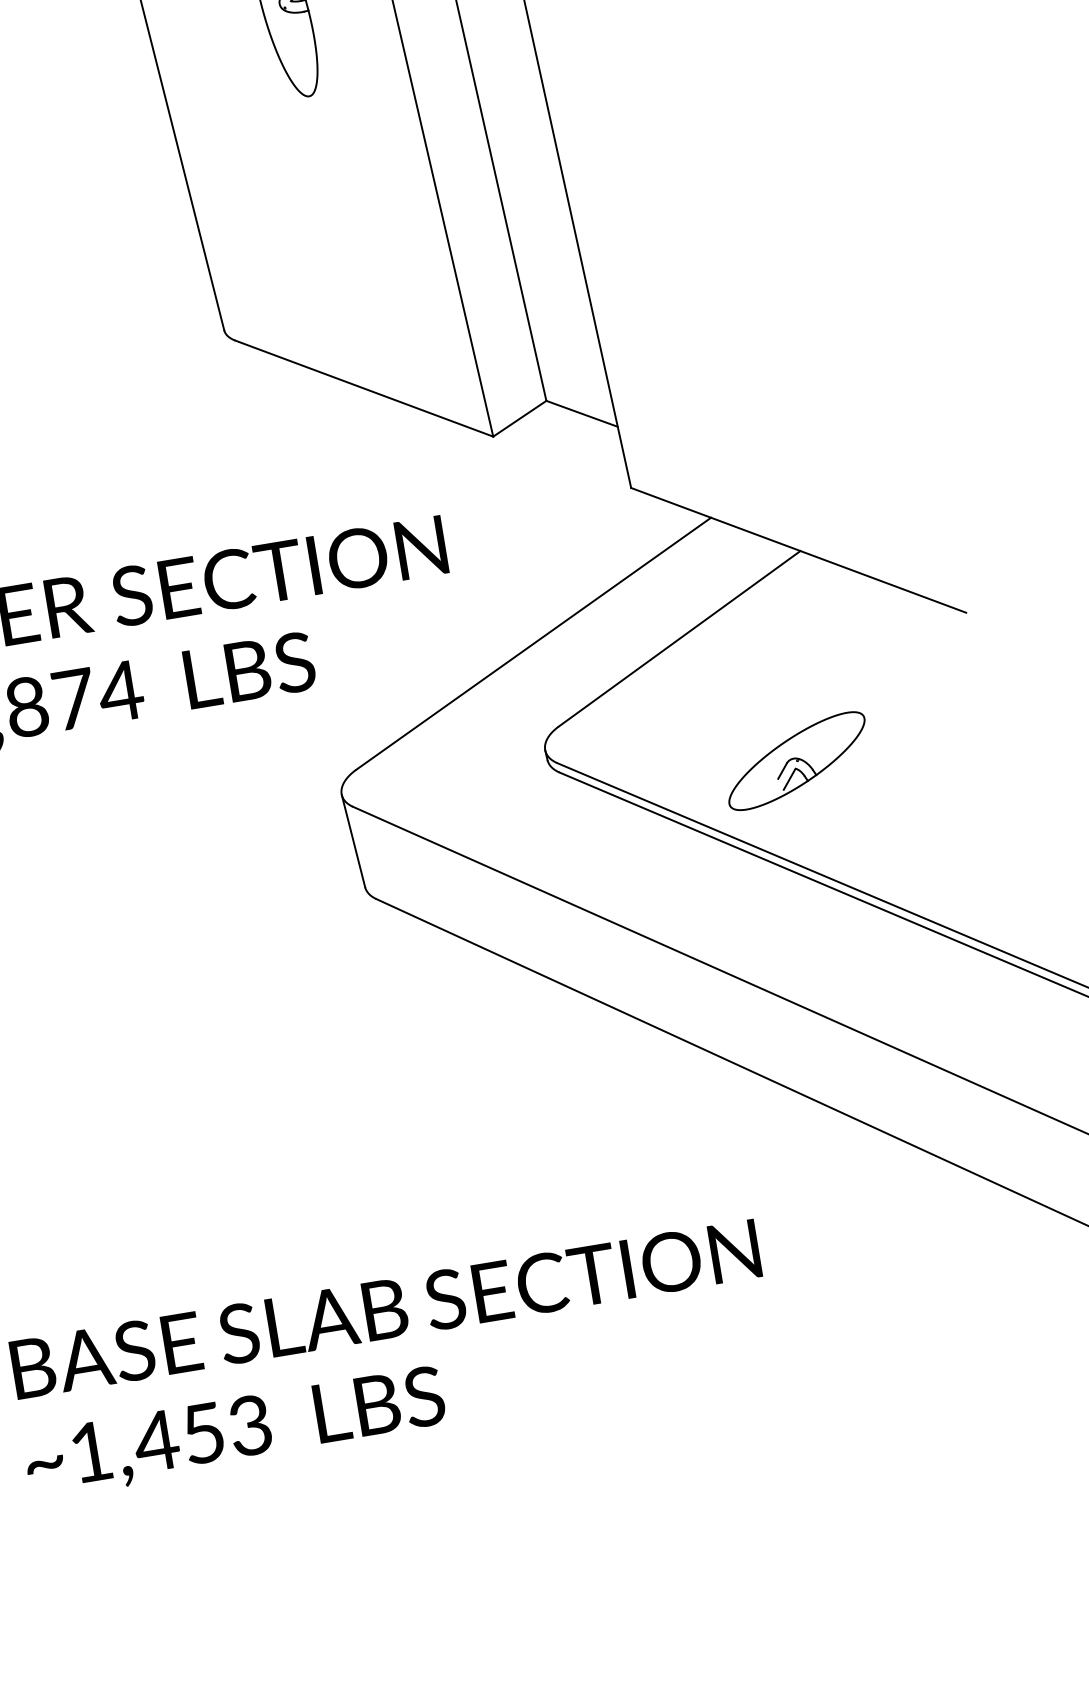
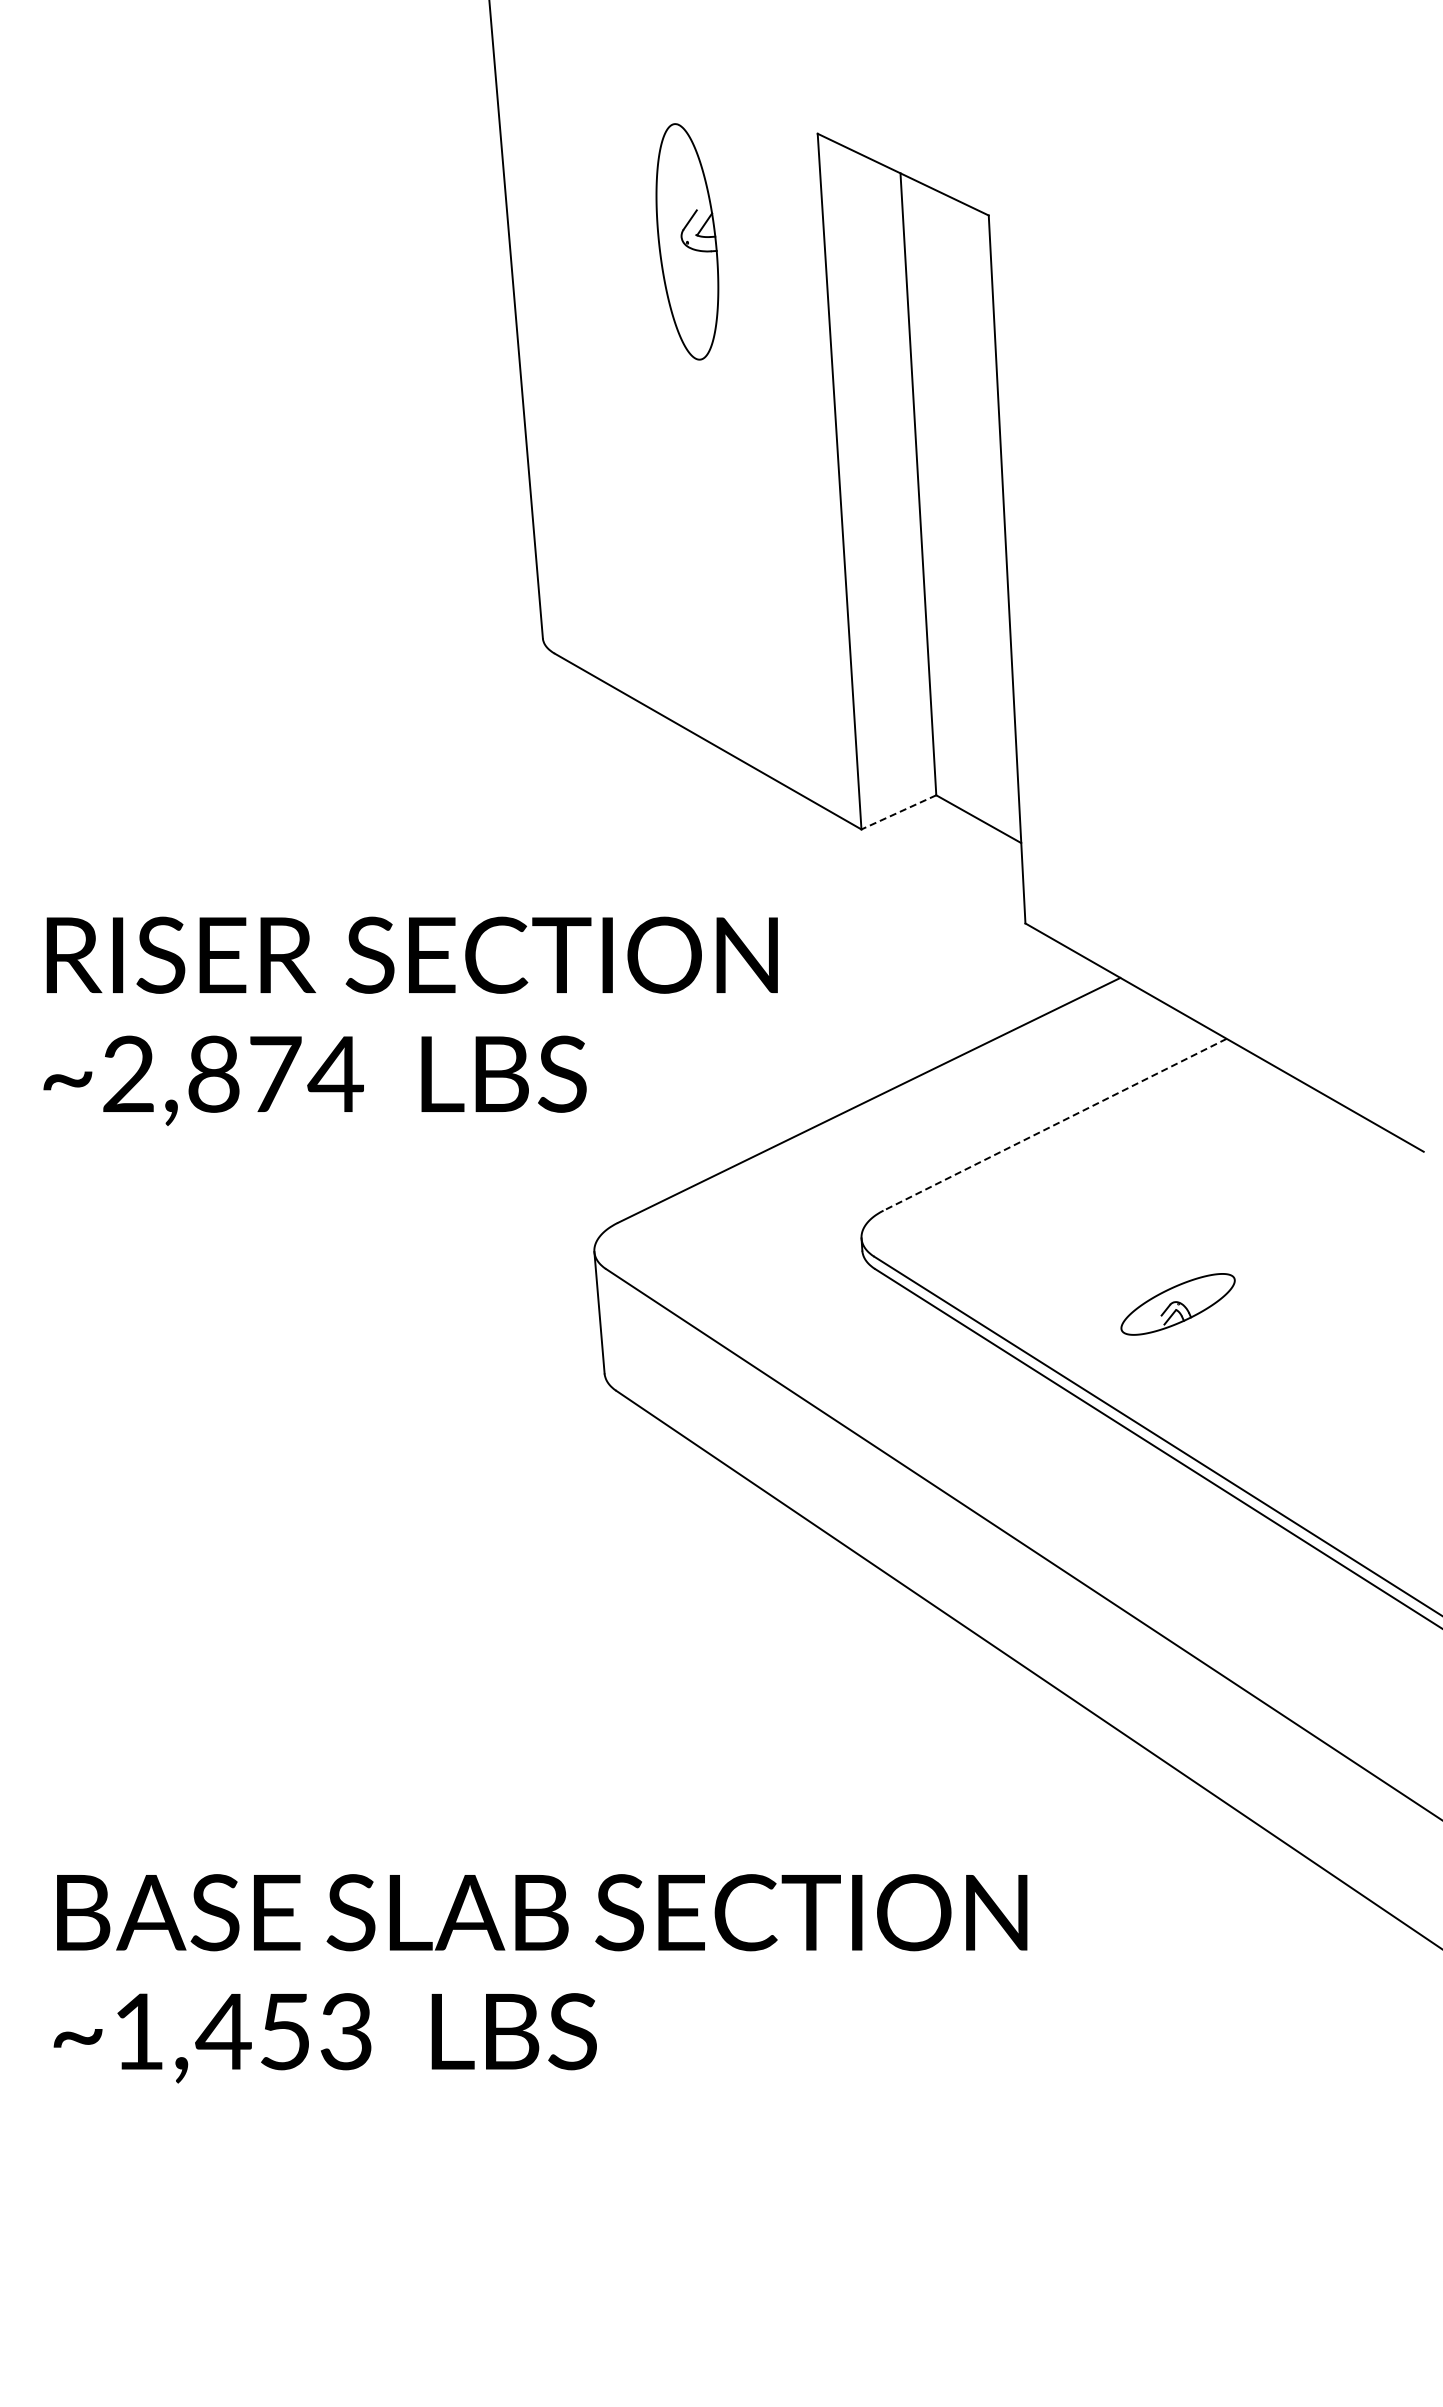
line: (519, 418) -> (898, 812), solid -> dashed
line: (679, 638) -> (1055, 1124), solid -> dashed
part: (796, 761) -> (1177, 1304), size x0.6

